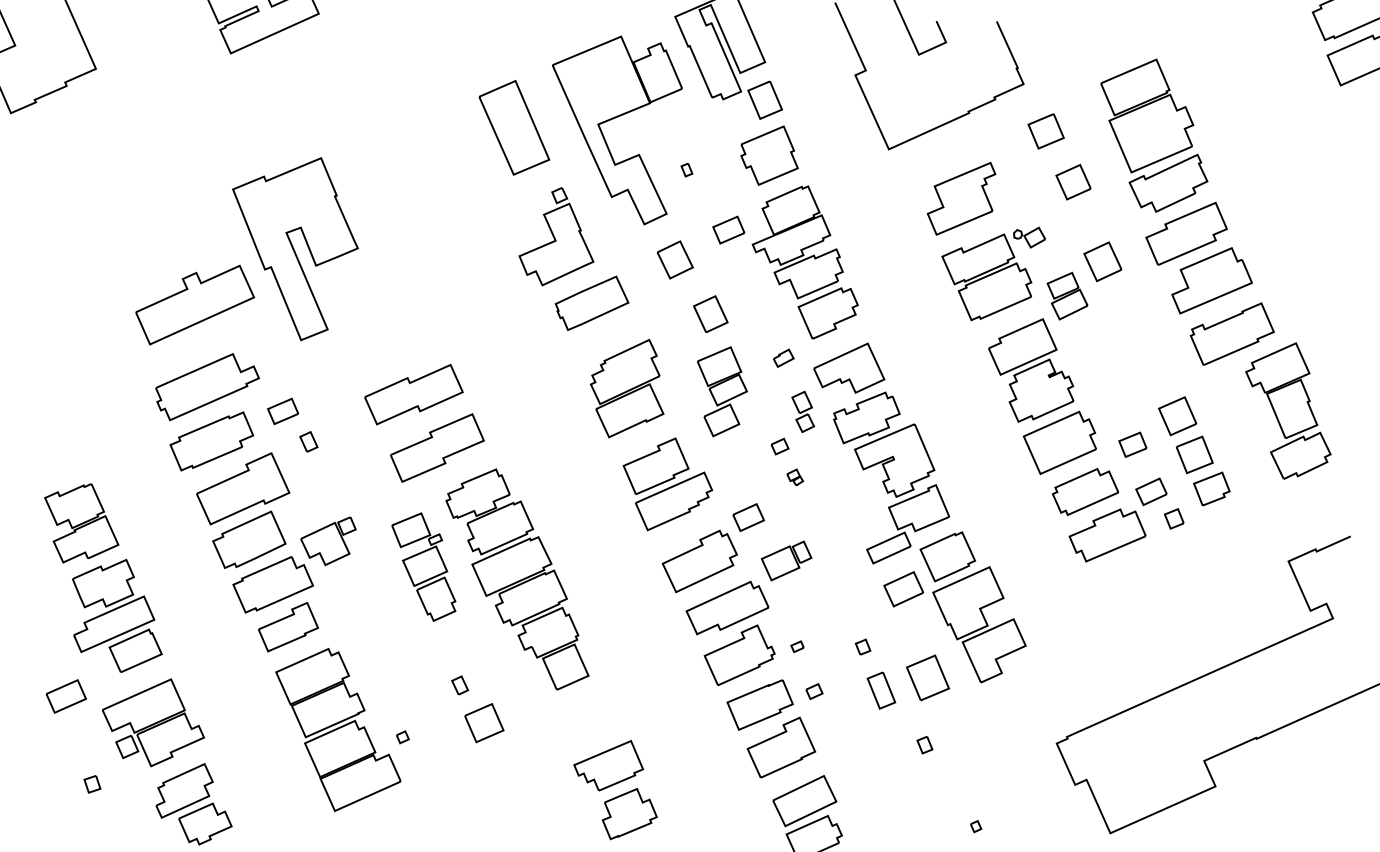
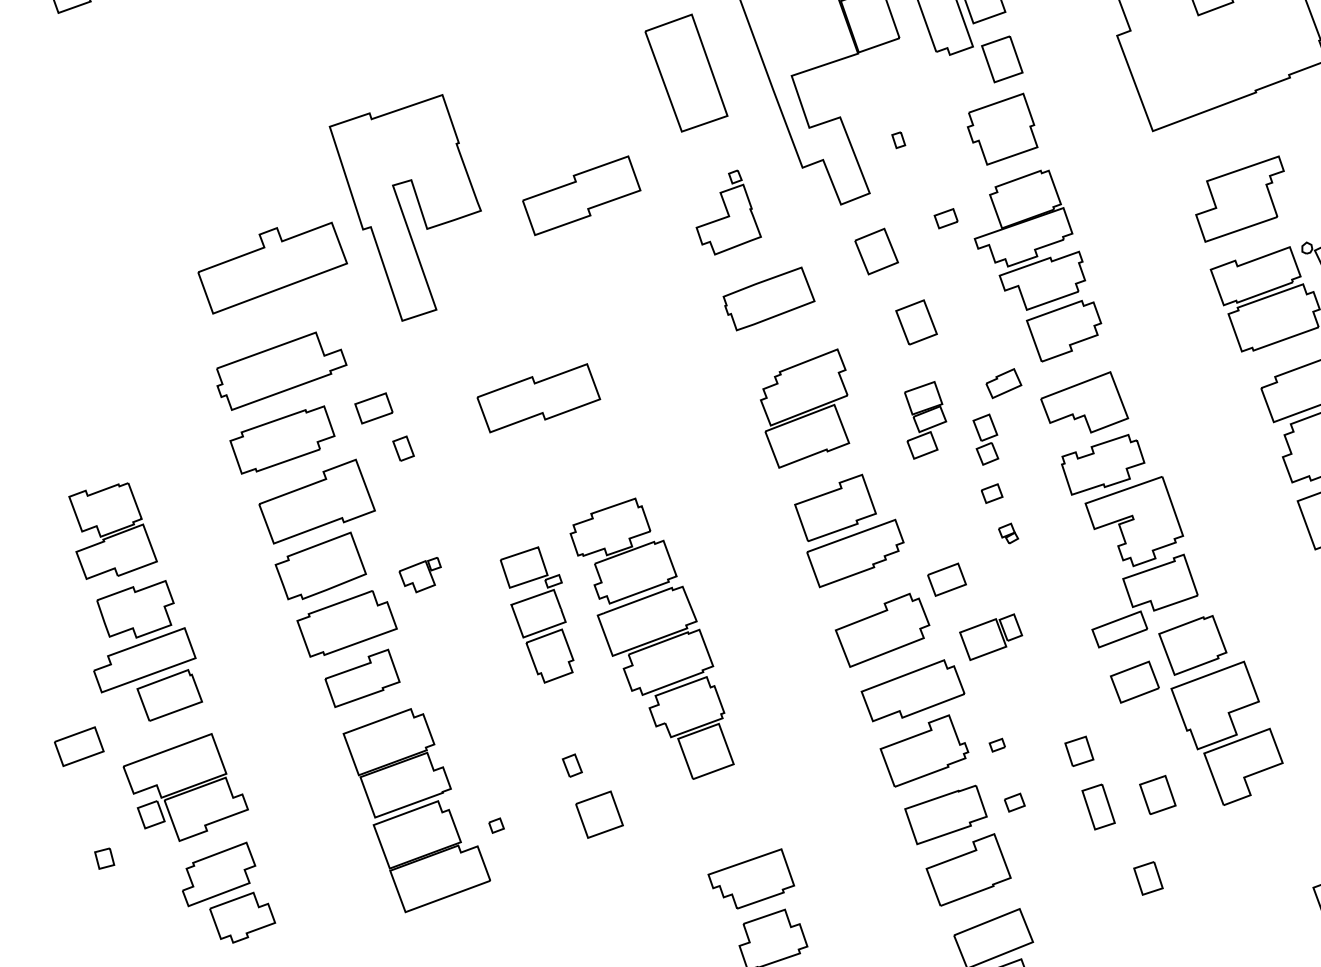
part: (728, 229) -> (945, 217), size x0.6
part: (556, 236) -> (730, 212), size x0.7
part: (783, 357) -> (1003, 382), size x1.4
part: (722, 391) -> (924, 419), size x0.7
part: (803, 411) -> (986, 439), moved
part: (437, 447) -> (581, 195), moved
part: (328, 541) -> (419, 574), size x0.6
part: (862, 646) -> (1078, 750), size x1.6
part: (927, 677) -> (1157, 794), size x0.7
part: (924, 745) -> (1147, 879), size x1.6

